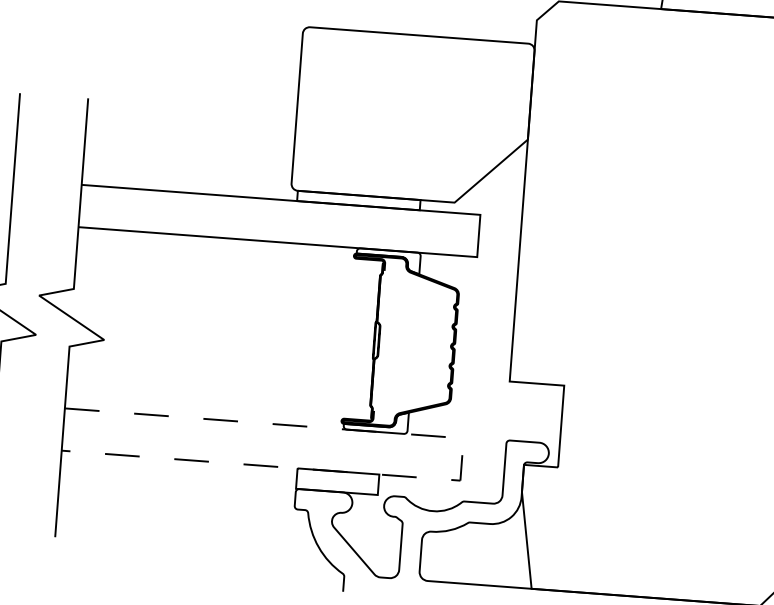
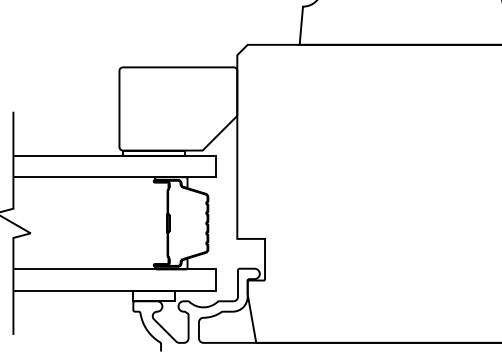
line: (462, 460) -> (216, 280), dashed -> solid

